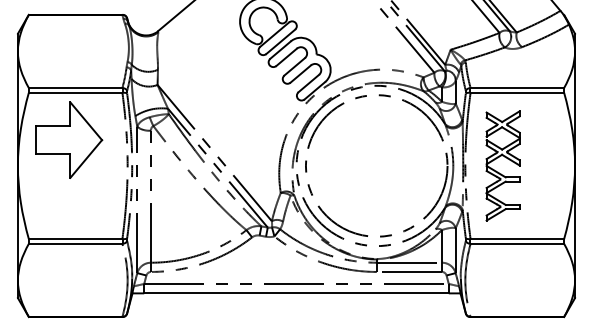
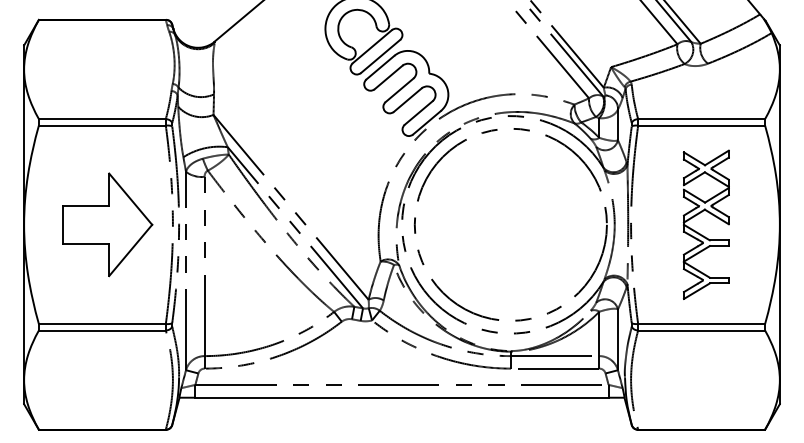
part: (69, 139) -> (107, 224), moved
part: (498, 172) -> (700, 233), moved

